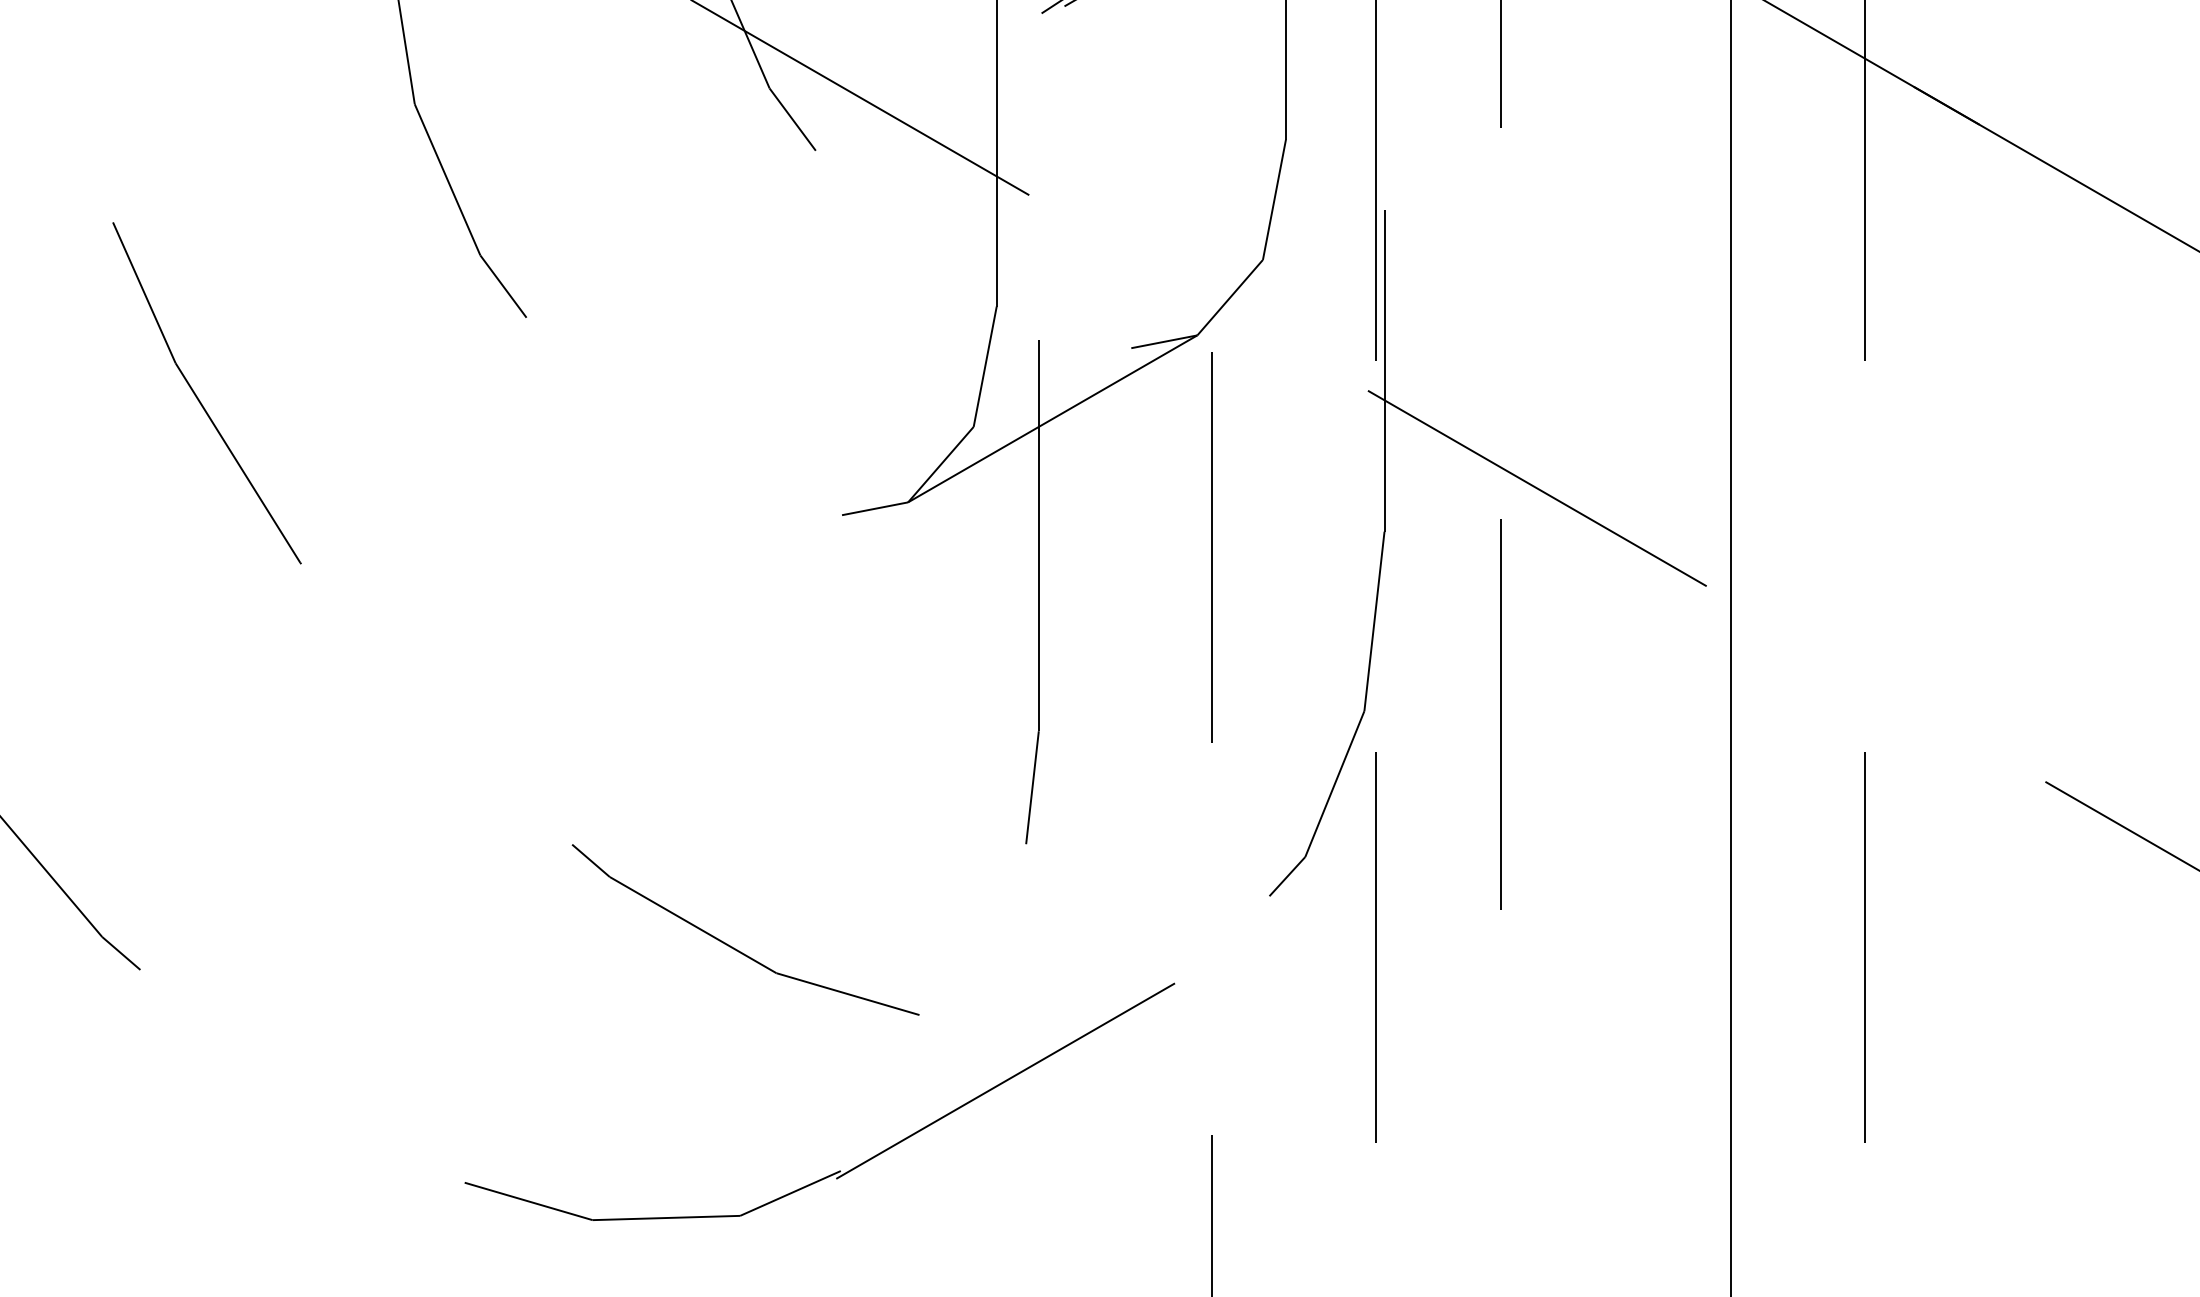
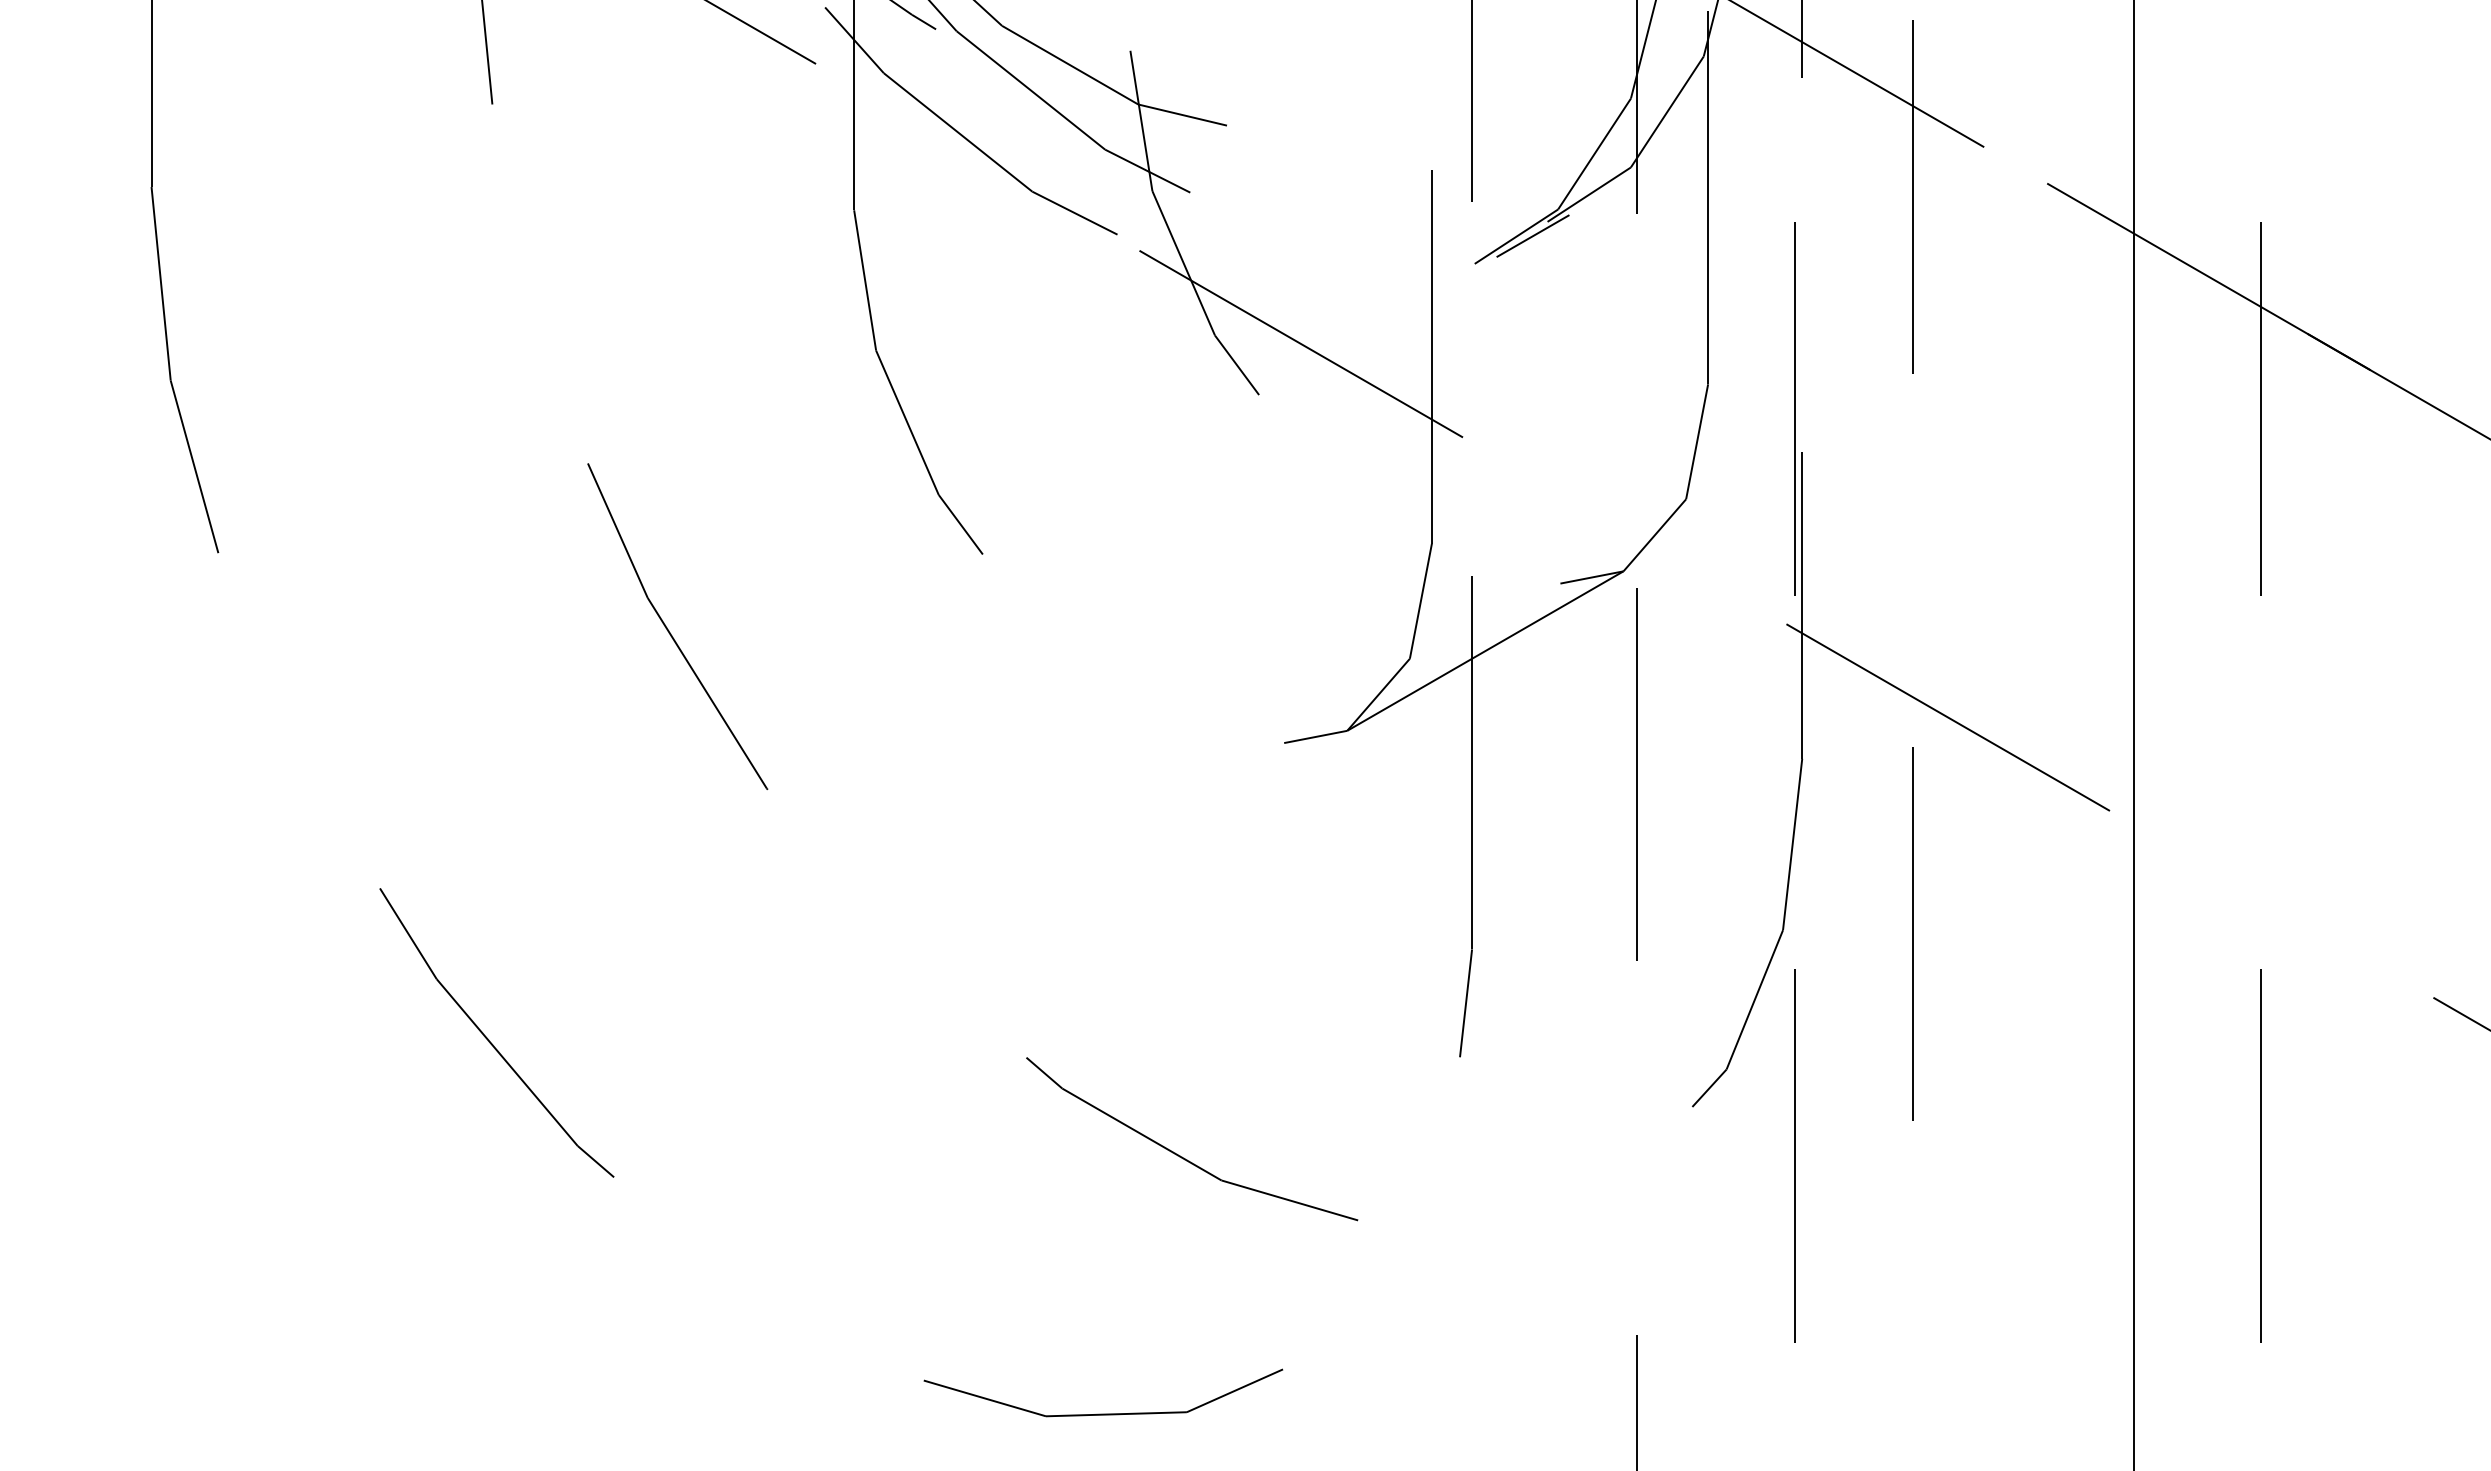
line: (1008, 1078) -> (1443, 1281), removed

